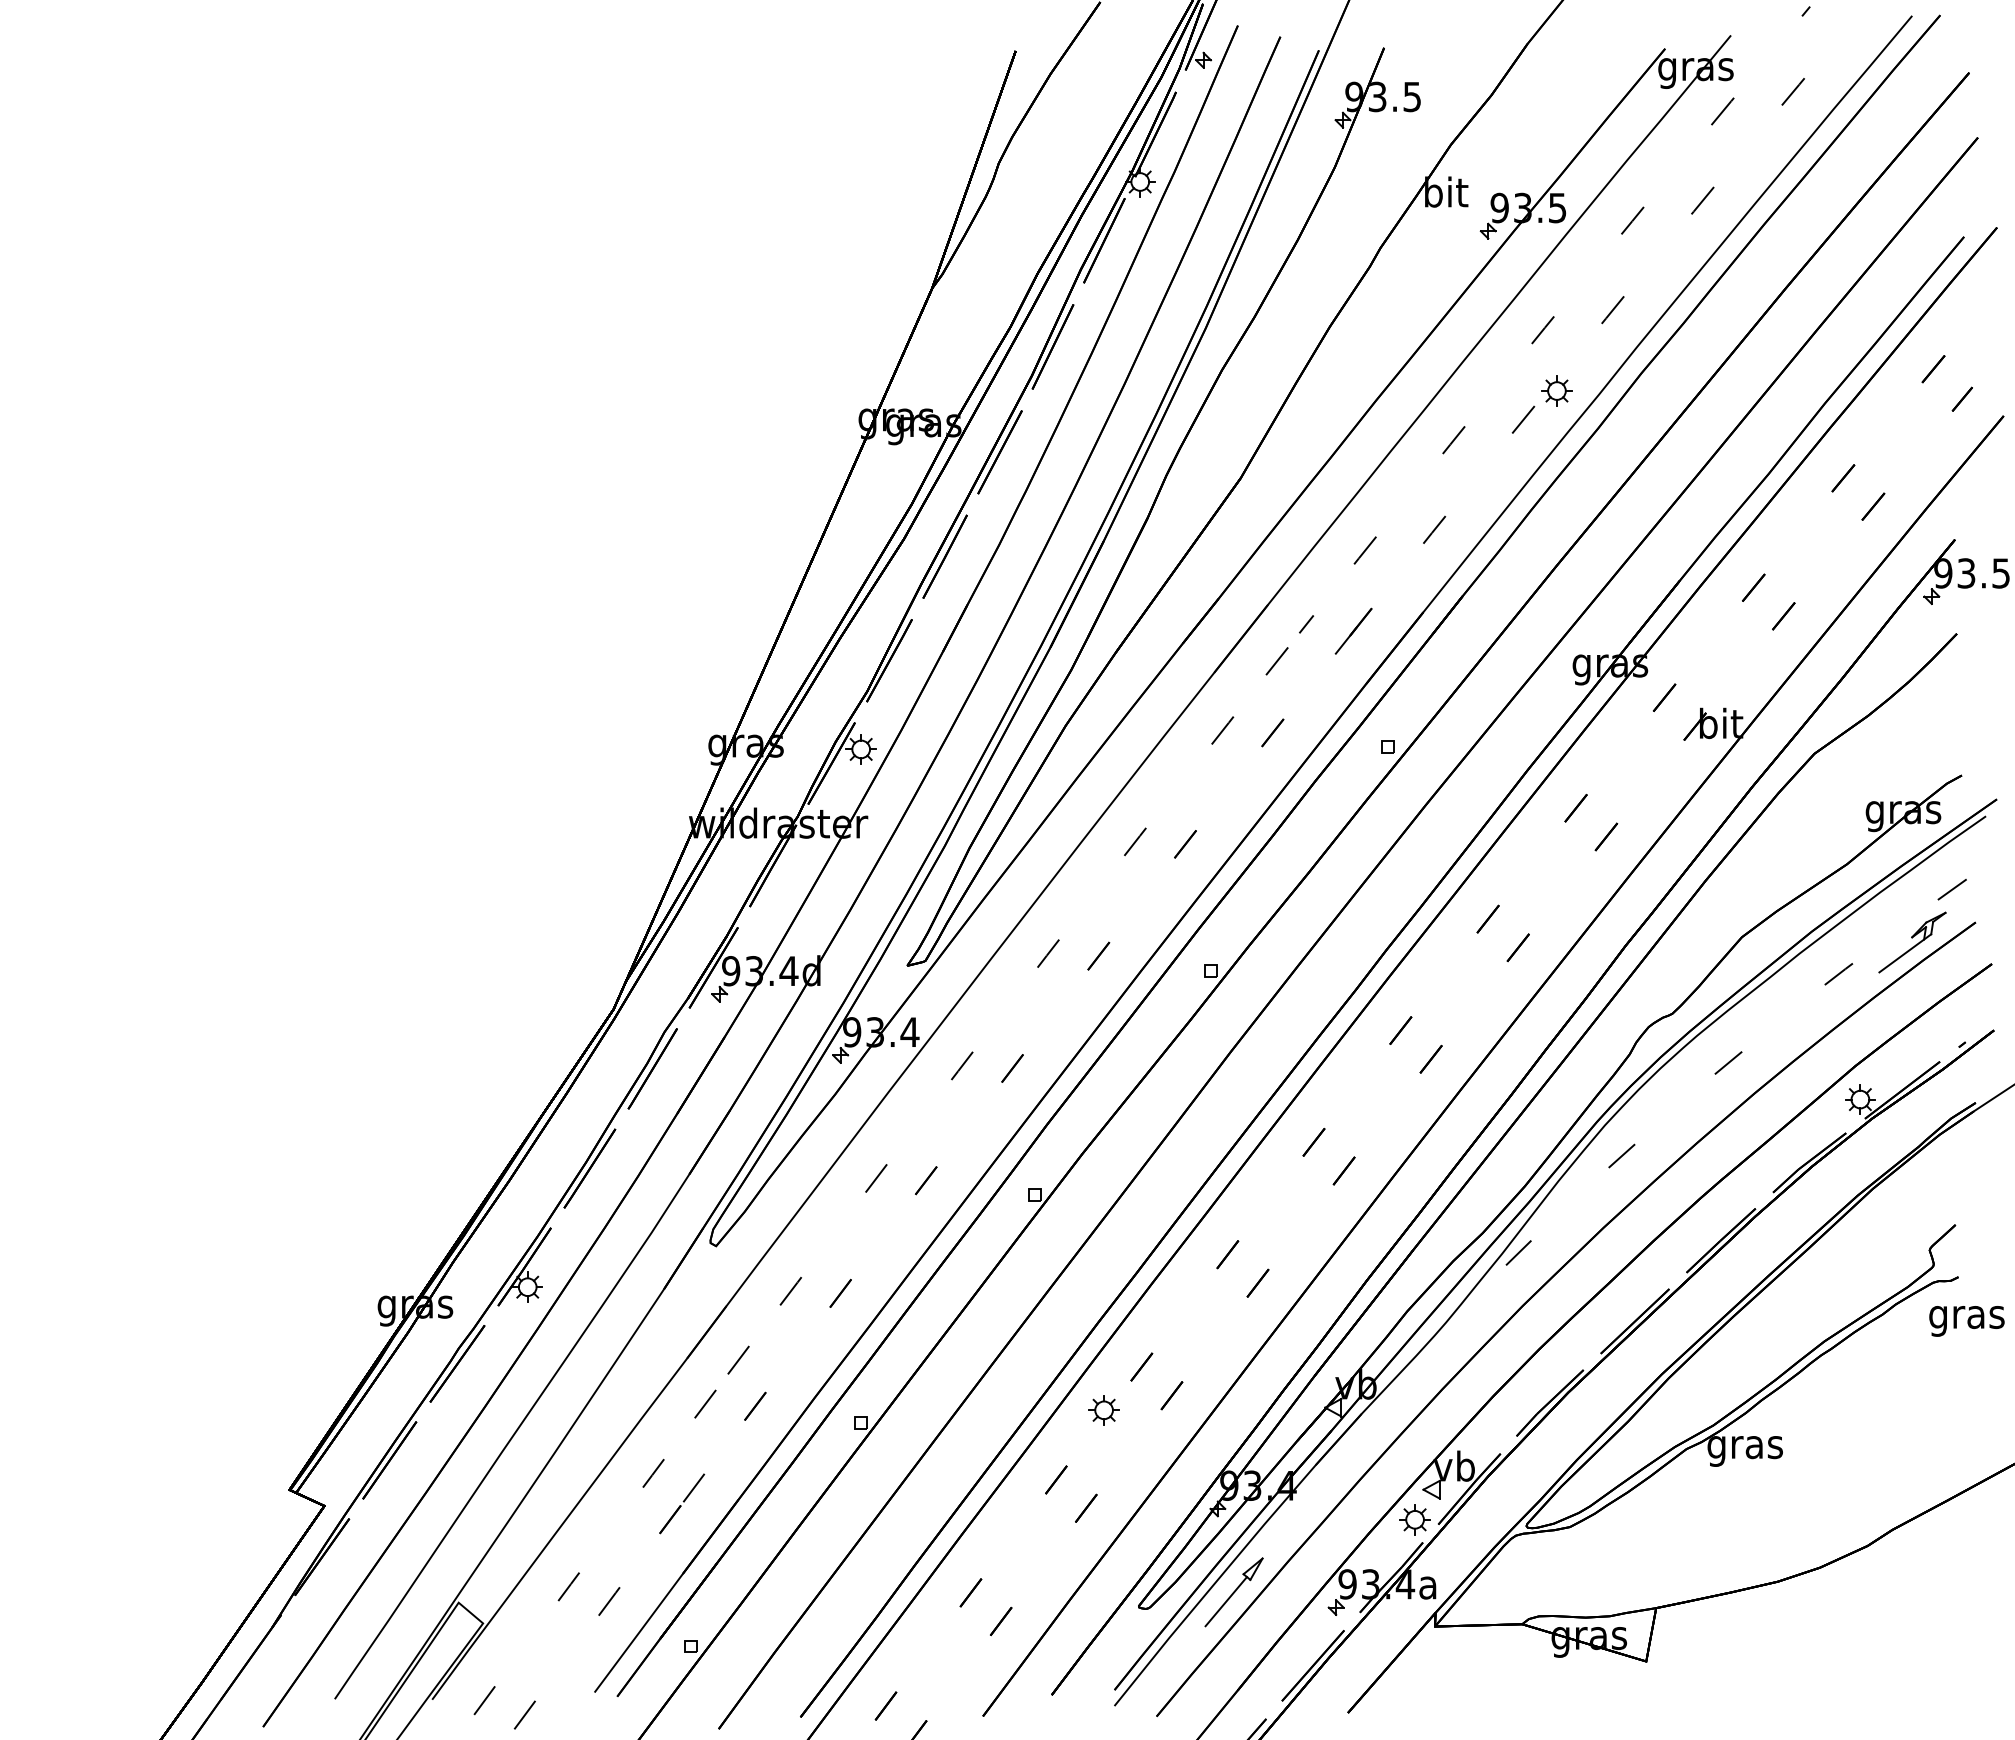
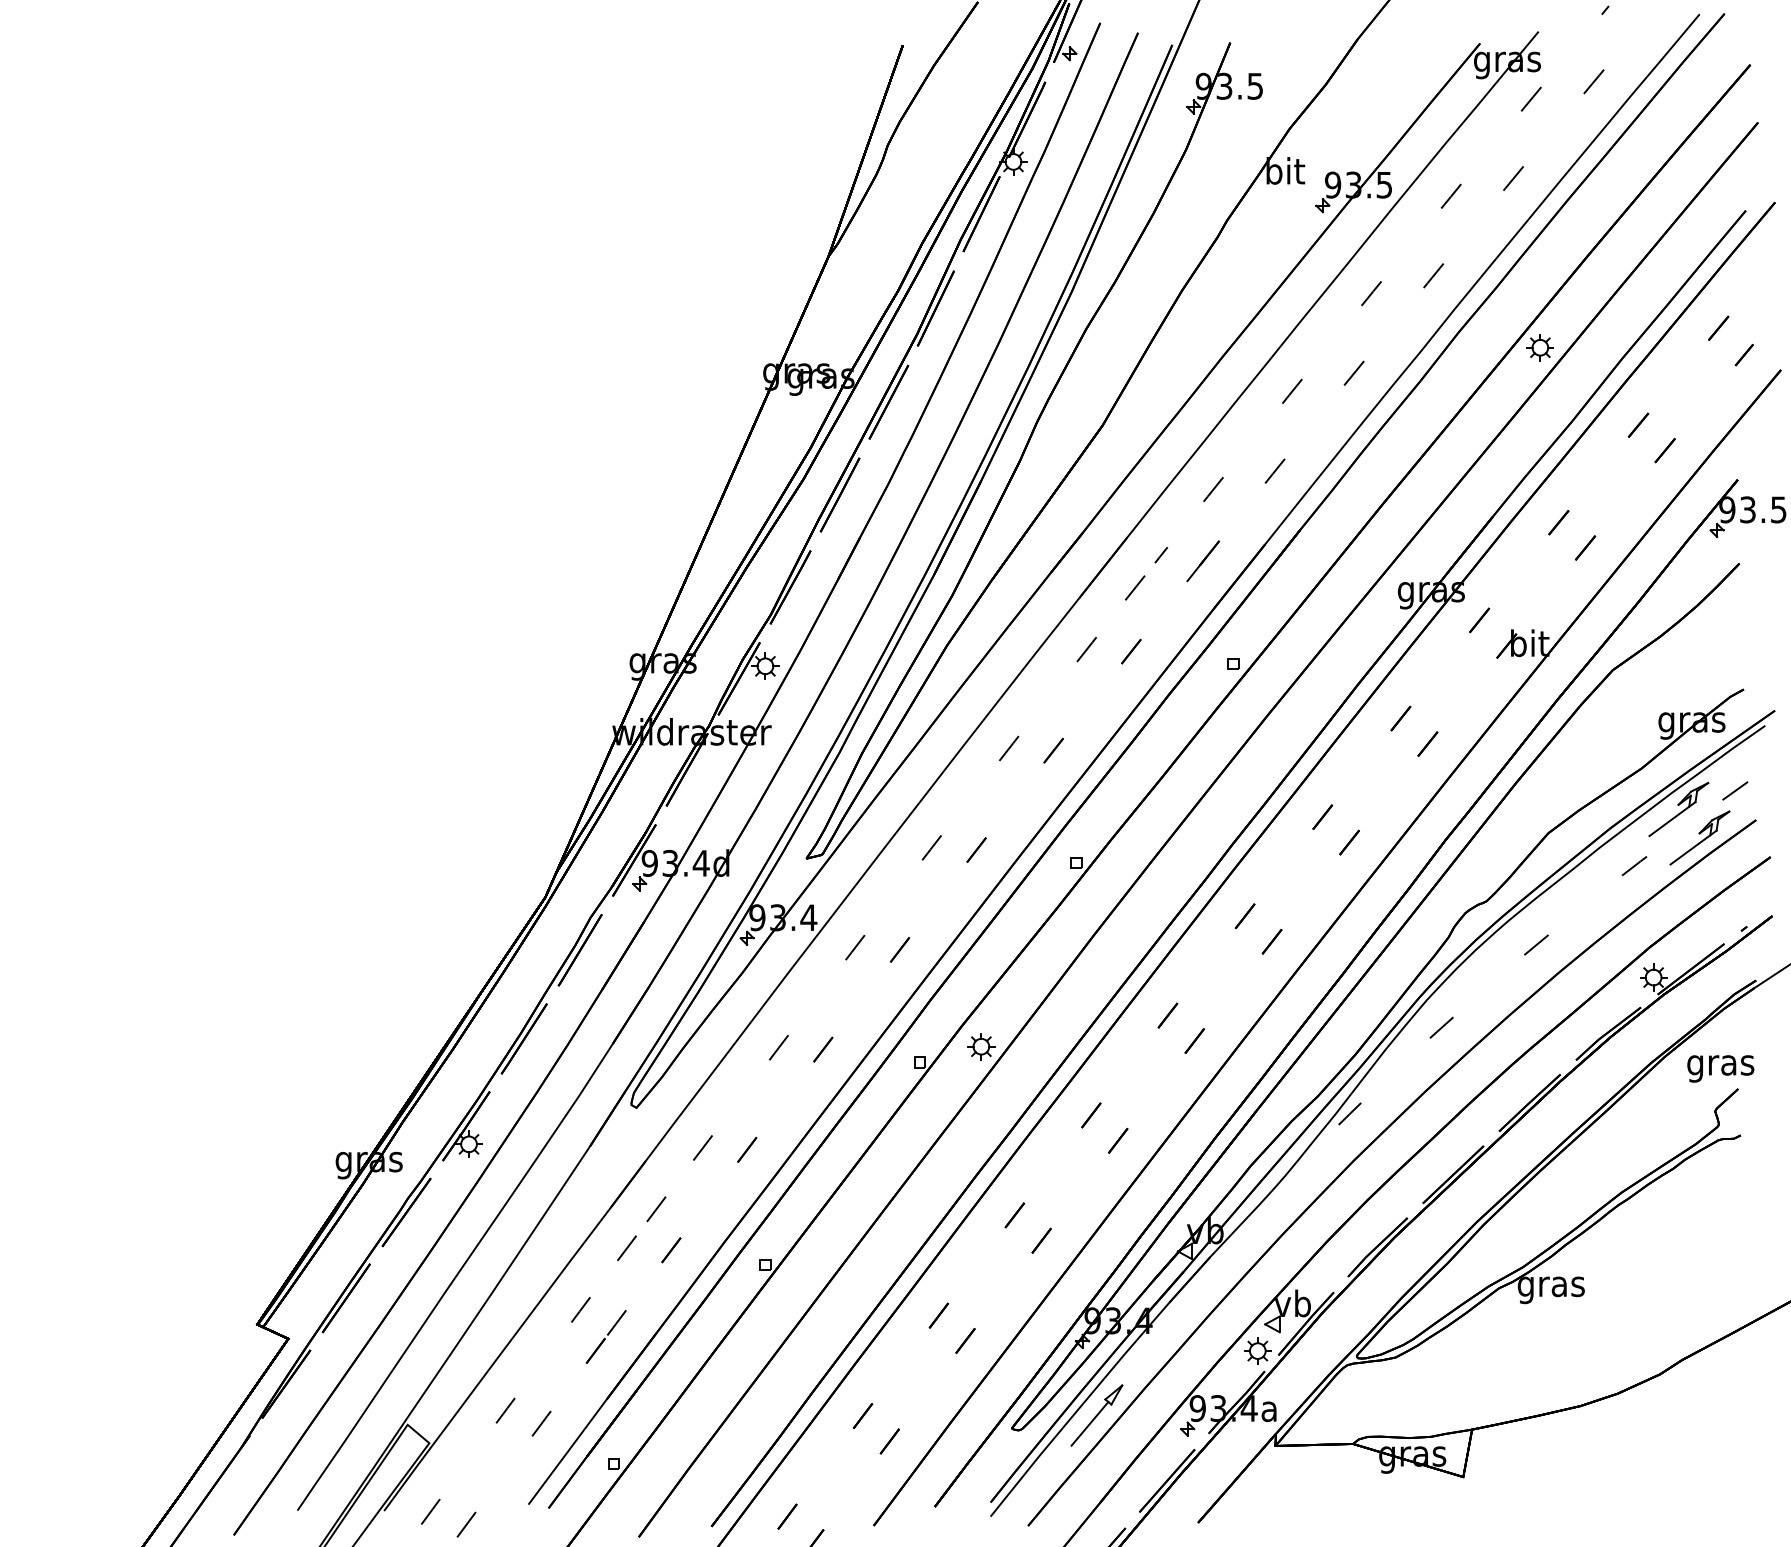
part: (1556, 390) -> (1539, 347), moved
part: (1888, 910) -> (1678, 809), added
text: (1966, 1321) -> (1720, 1069), moved
part: (1103, 1410) -> (980, 1046), moved

